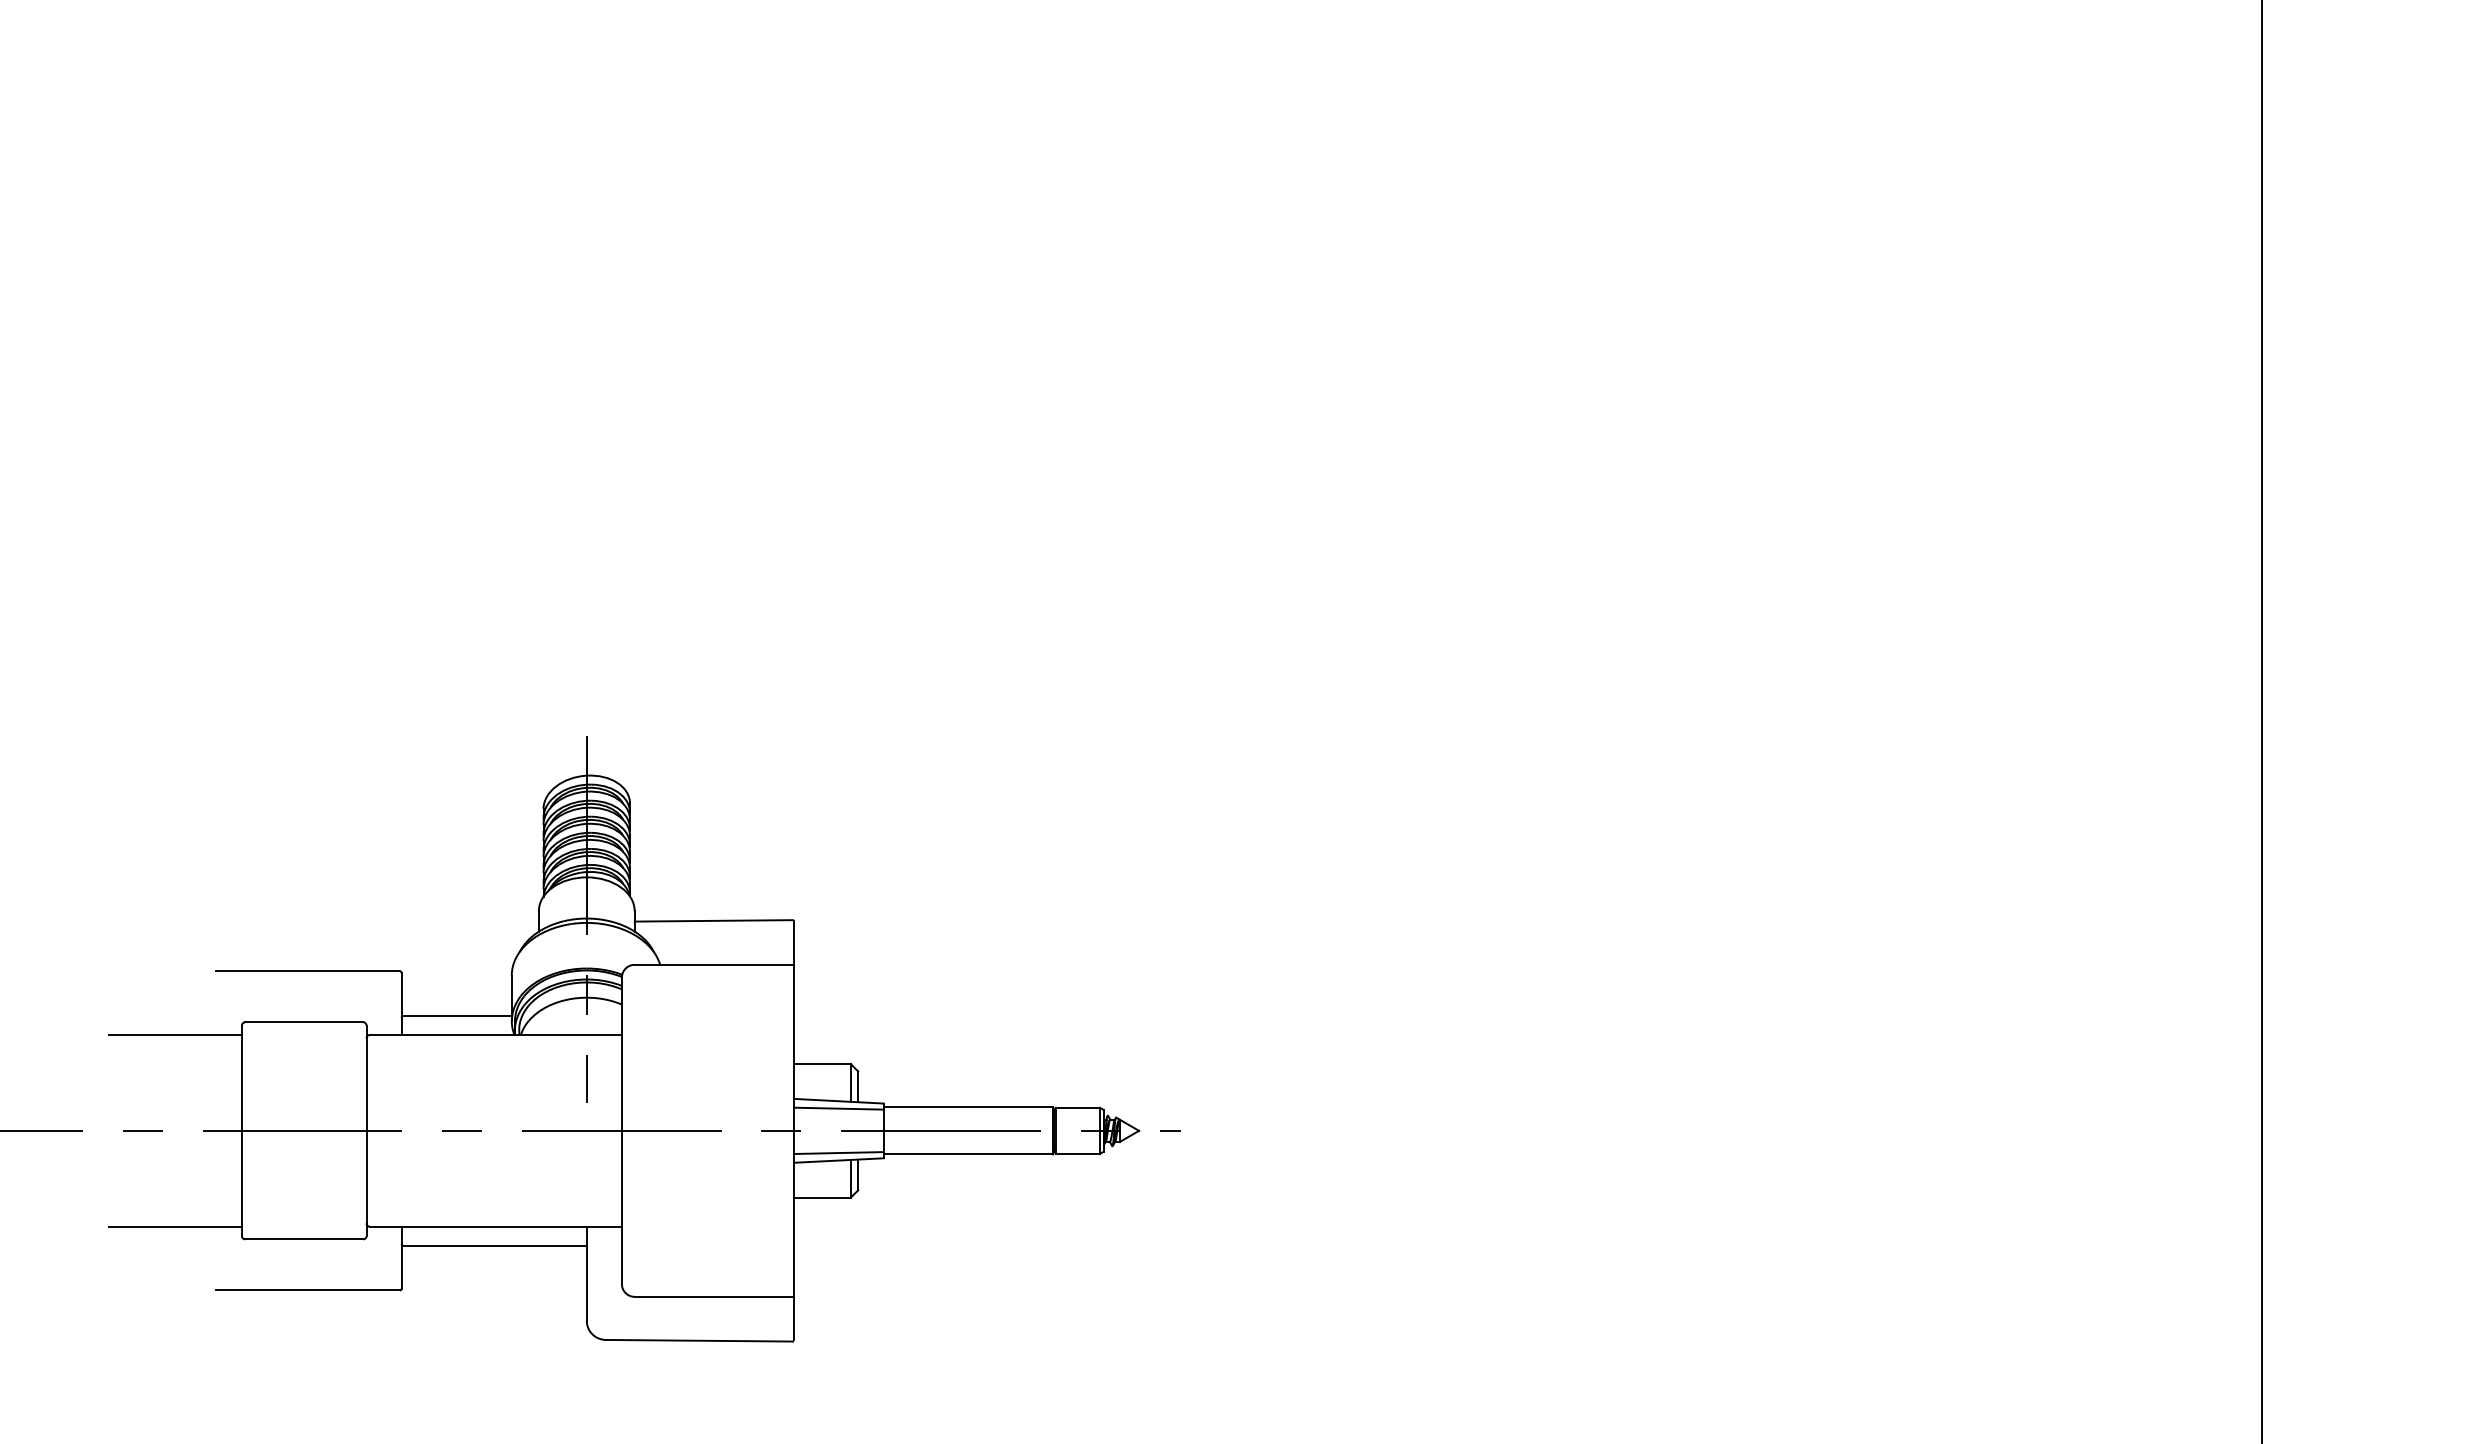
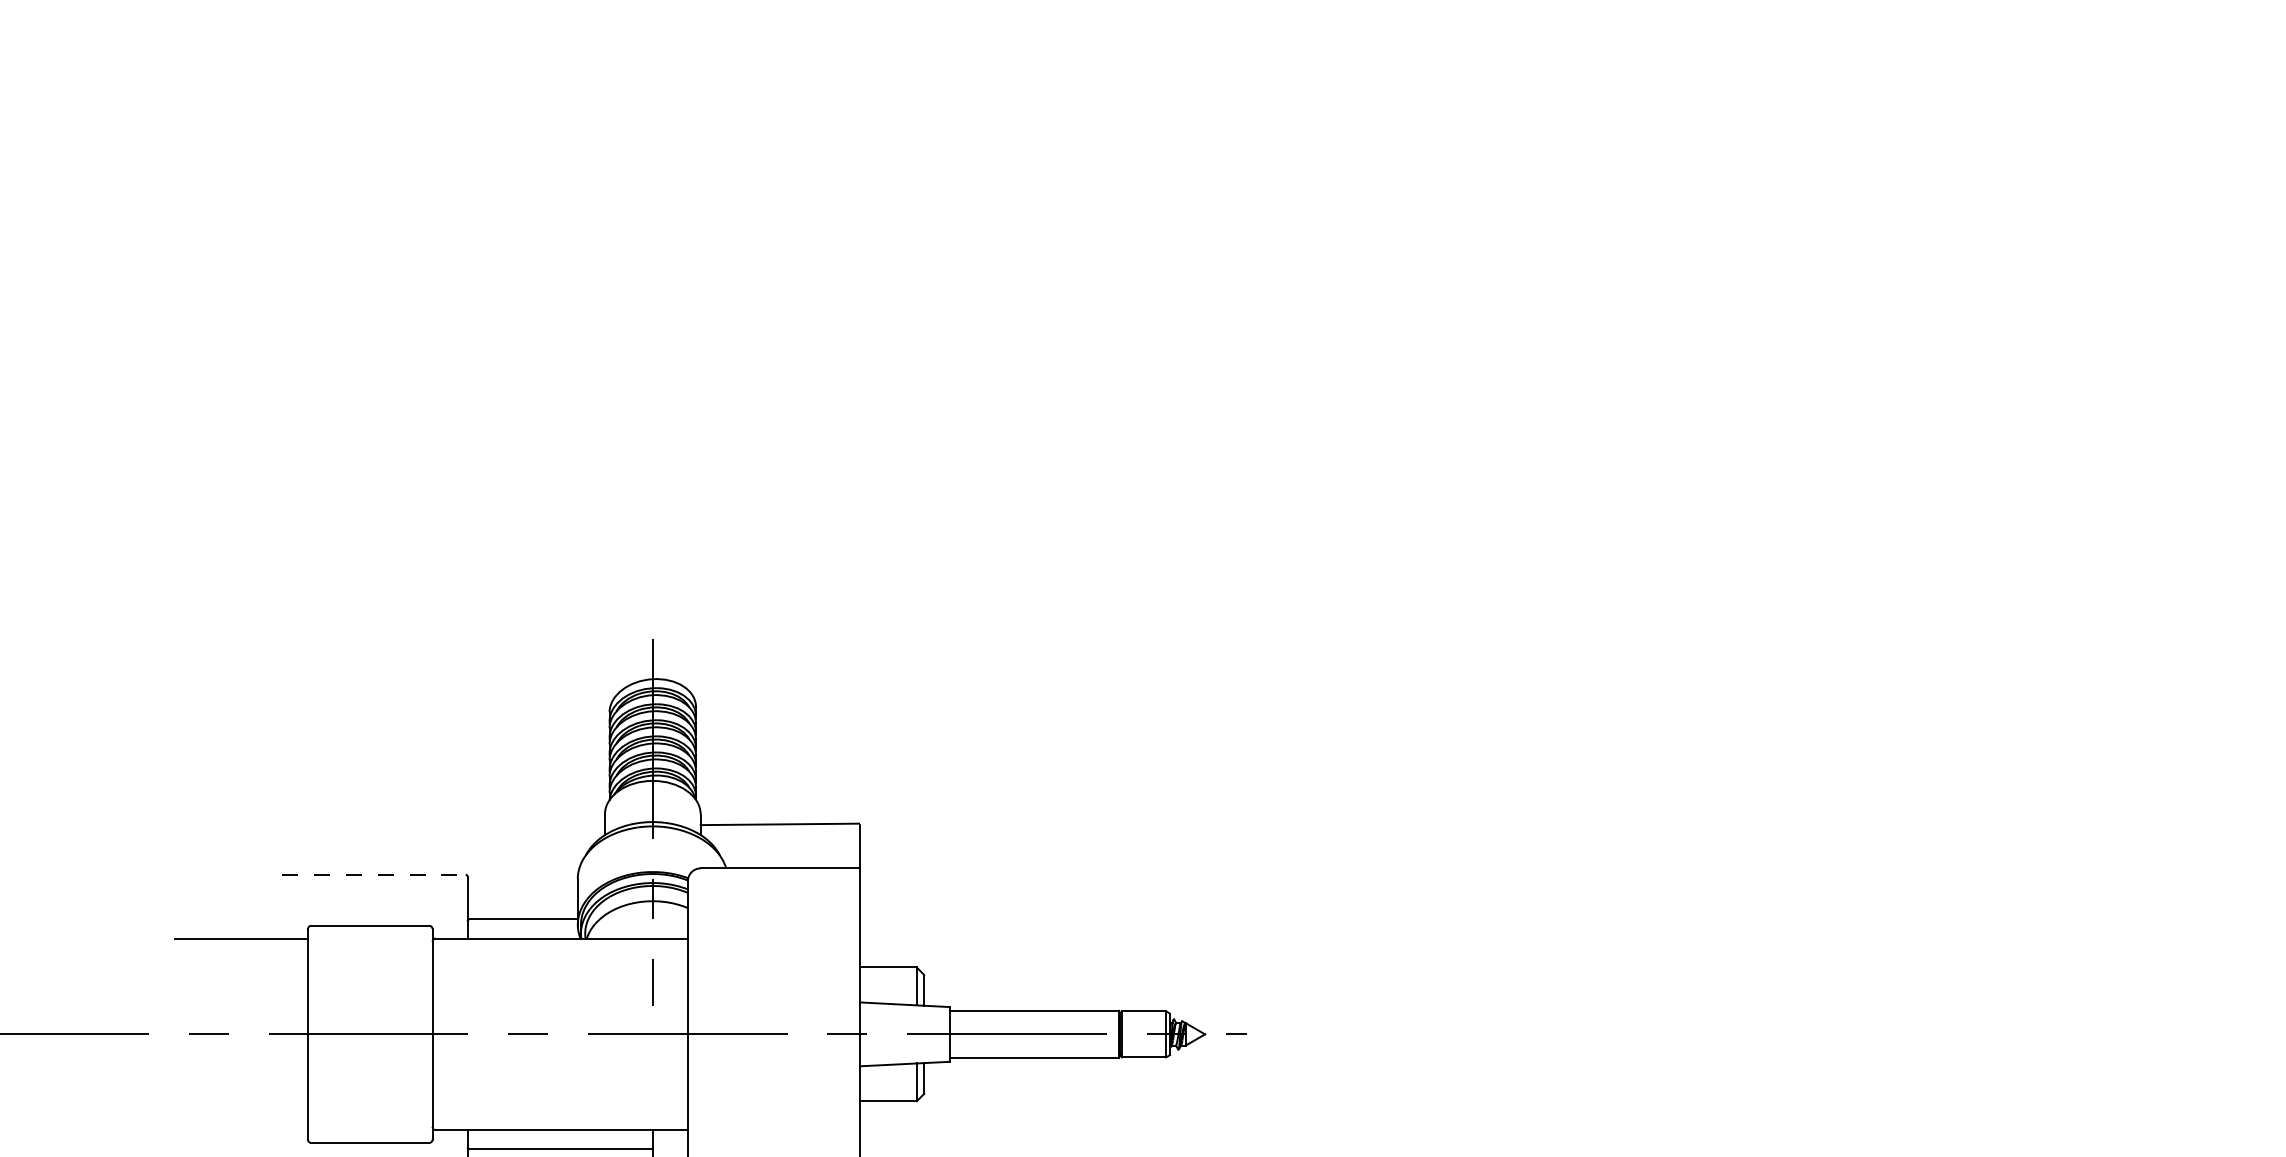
line: (307, 971) -> (373, 875), solid -> dashed
line: (838, 1108) -> (904, 1012), removed
line: (838, 1153) -> (904, 1057), removed
line: (175, 1226) -> (241, 1130), removed

